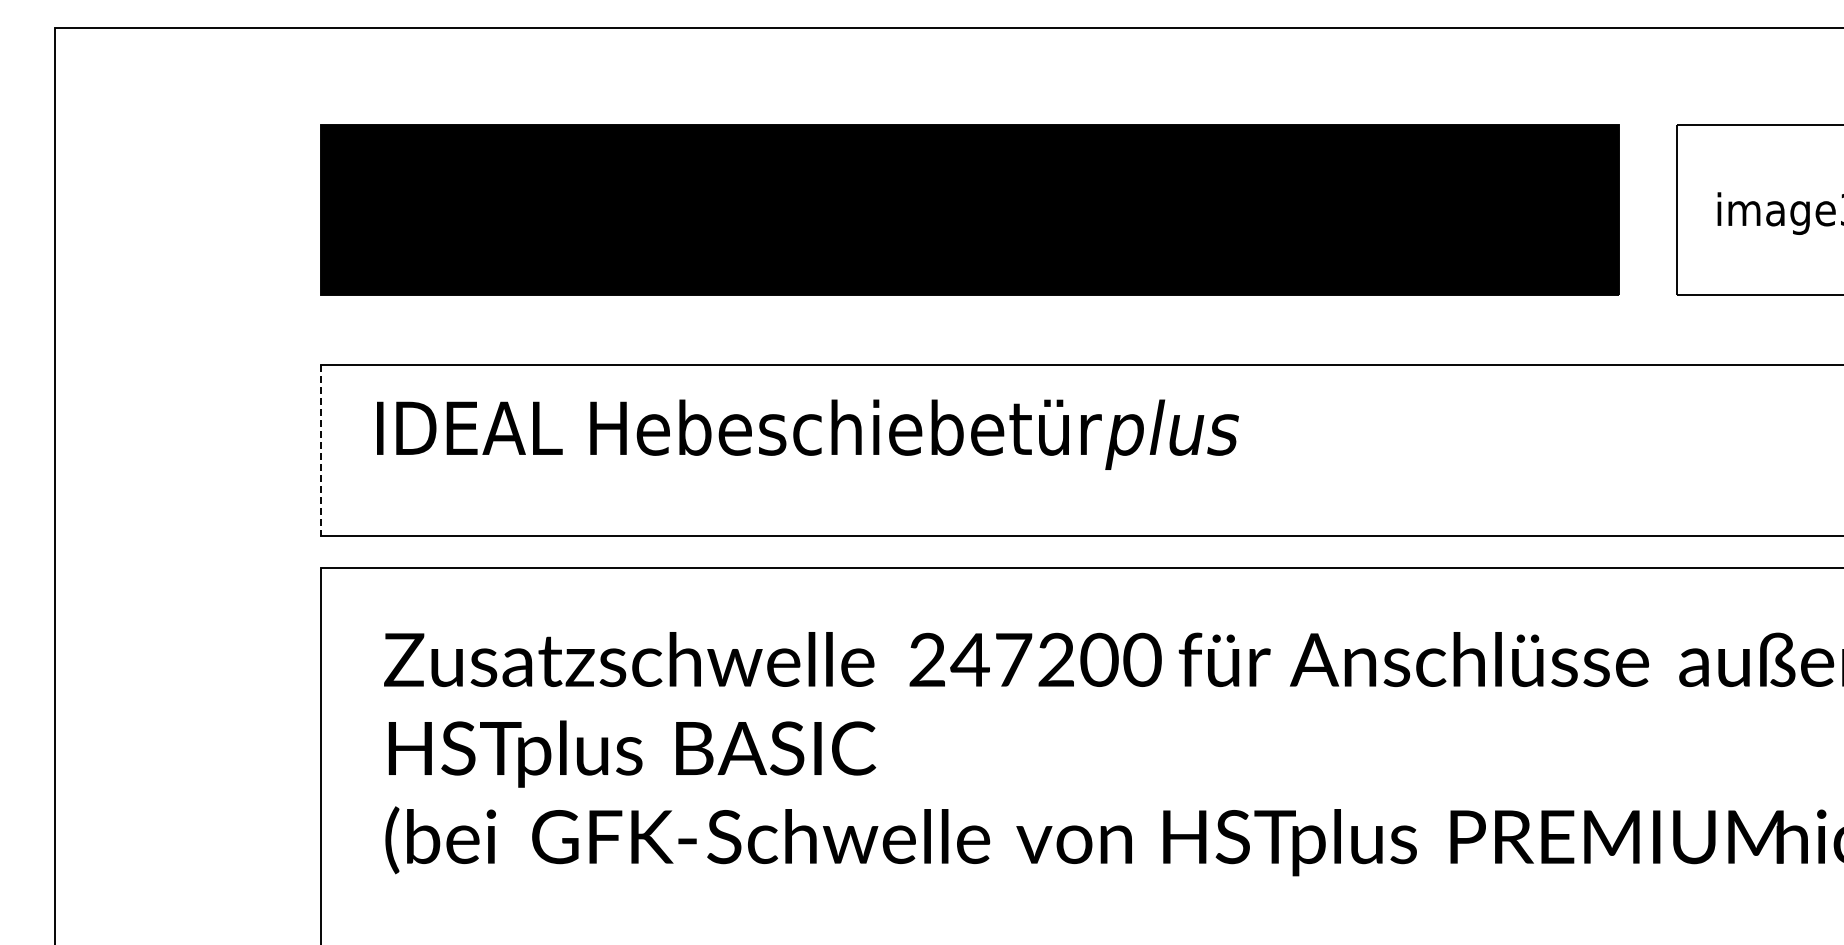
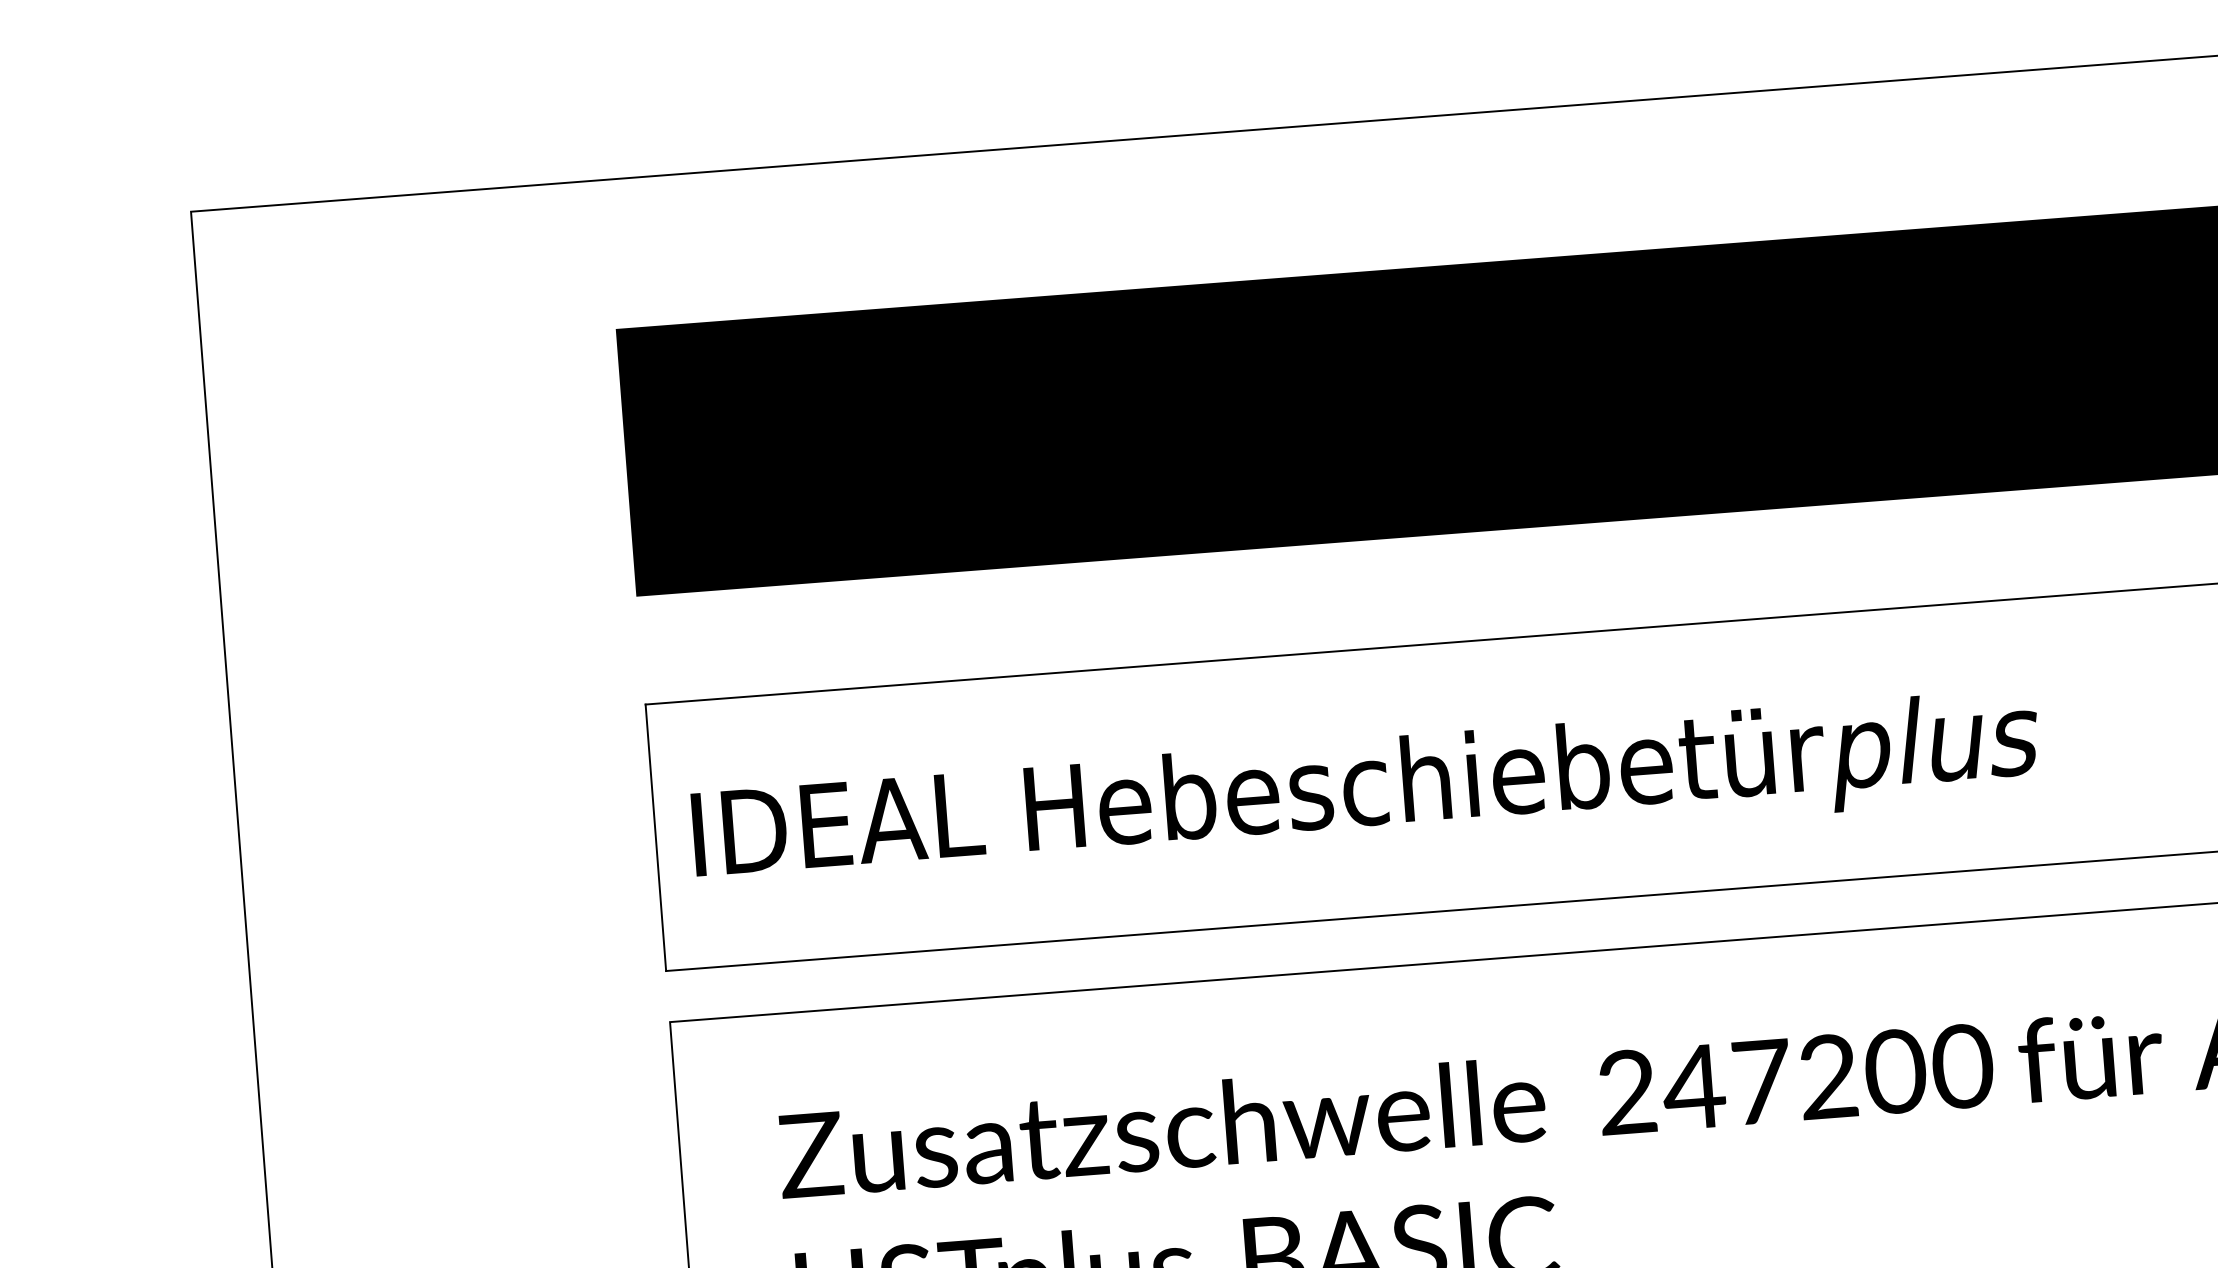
text: (807, 434) -> (1365, 793), moved
line: (320, 450) -> (655, 838), dashed -> solid

